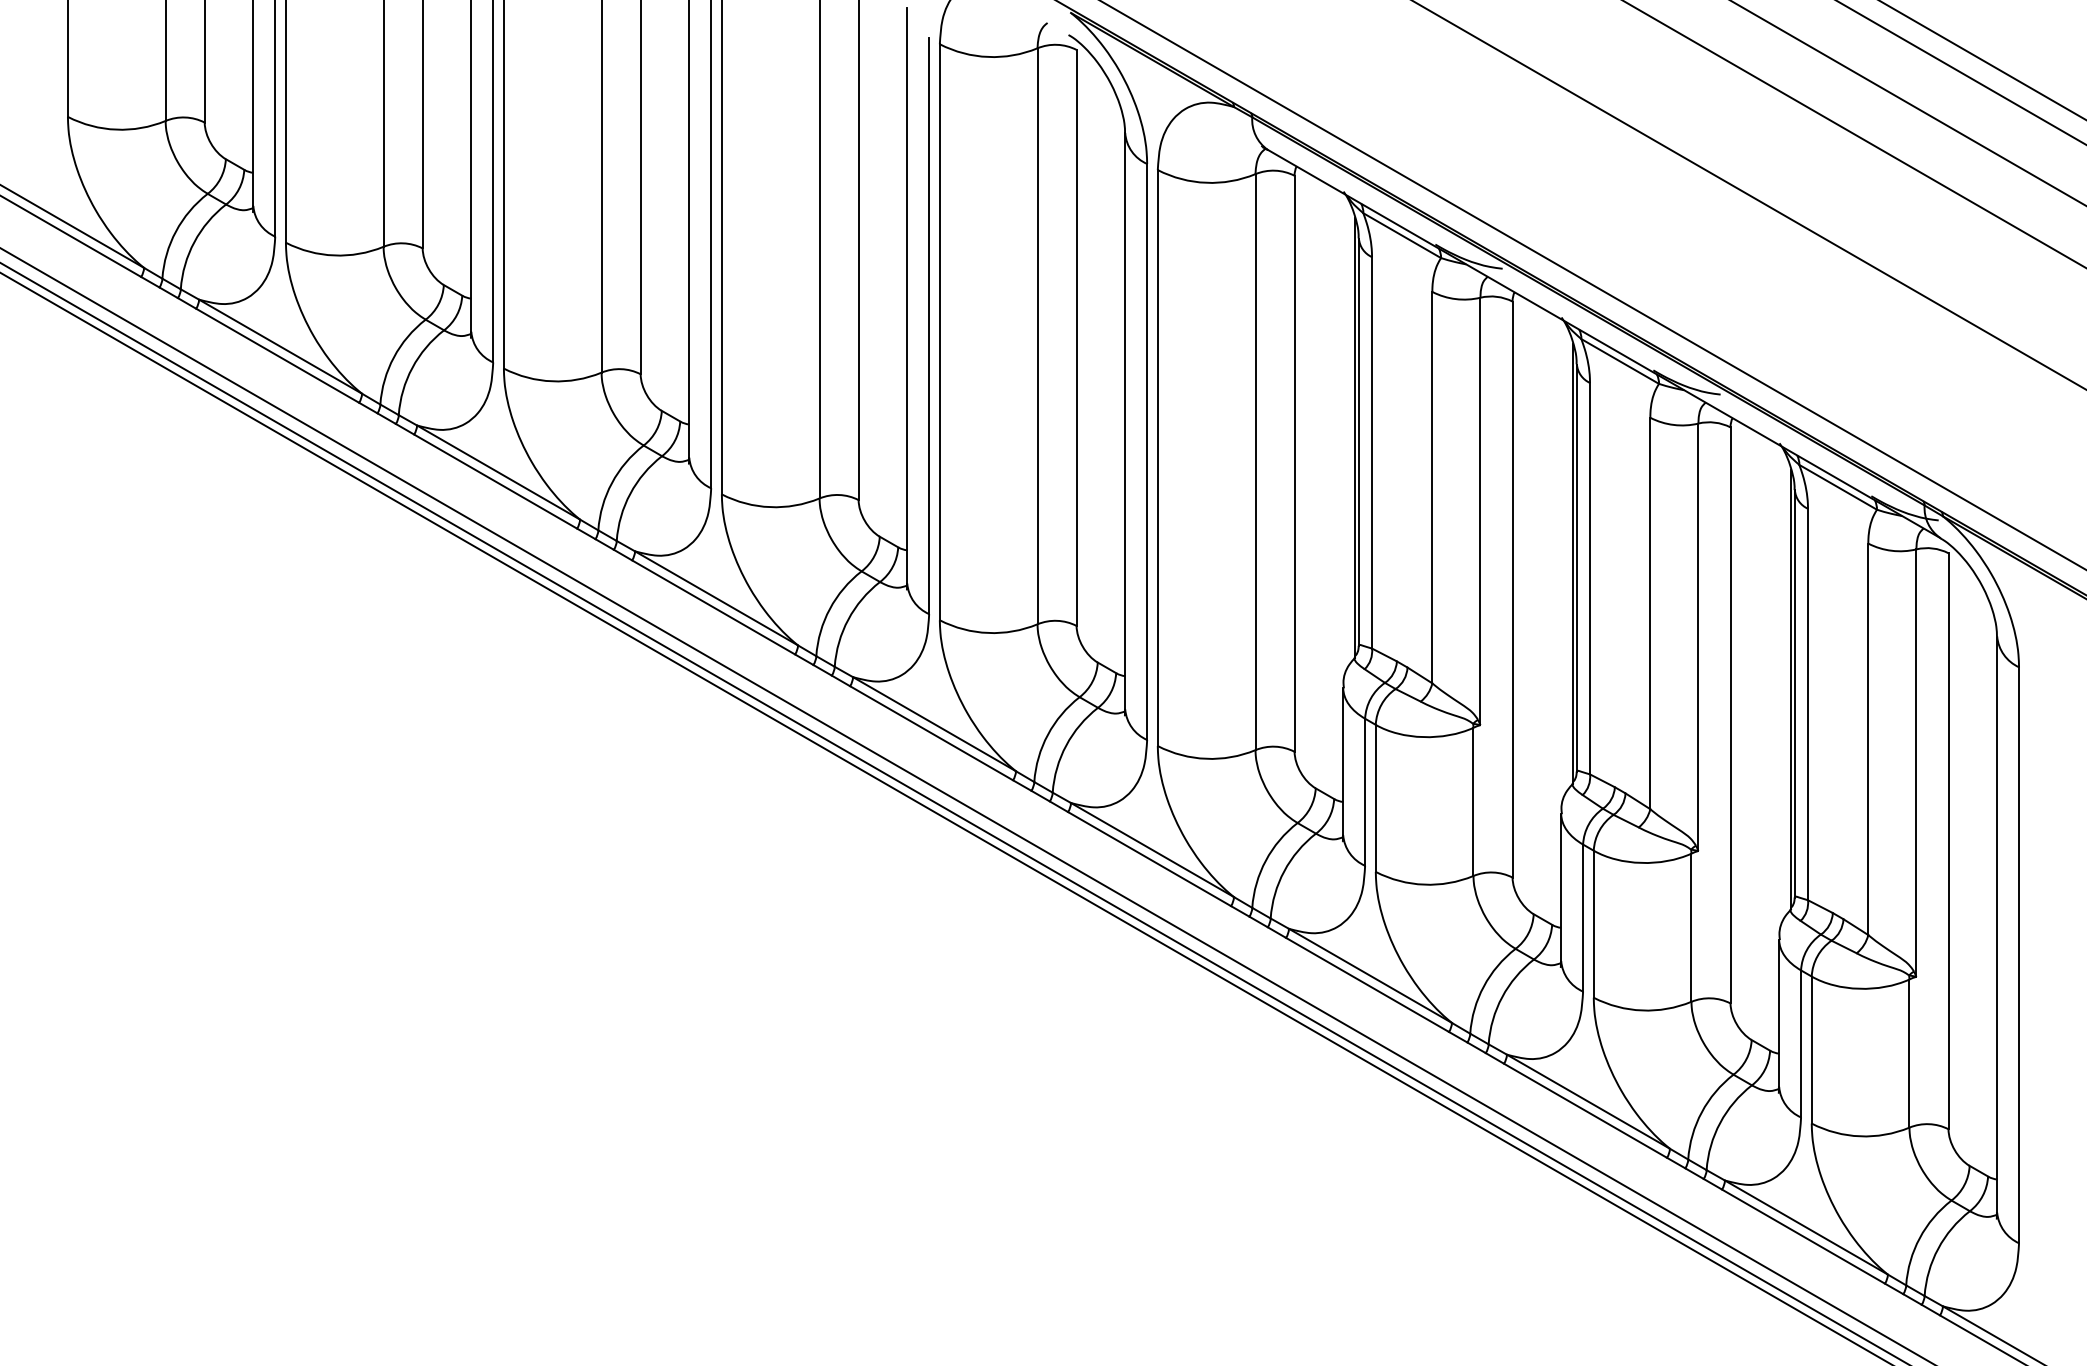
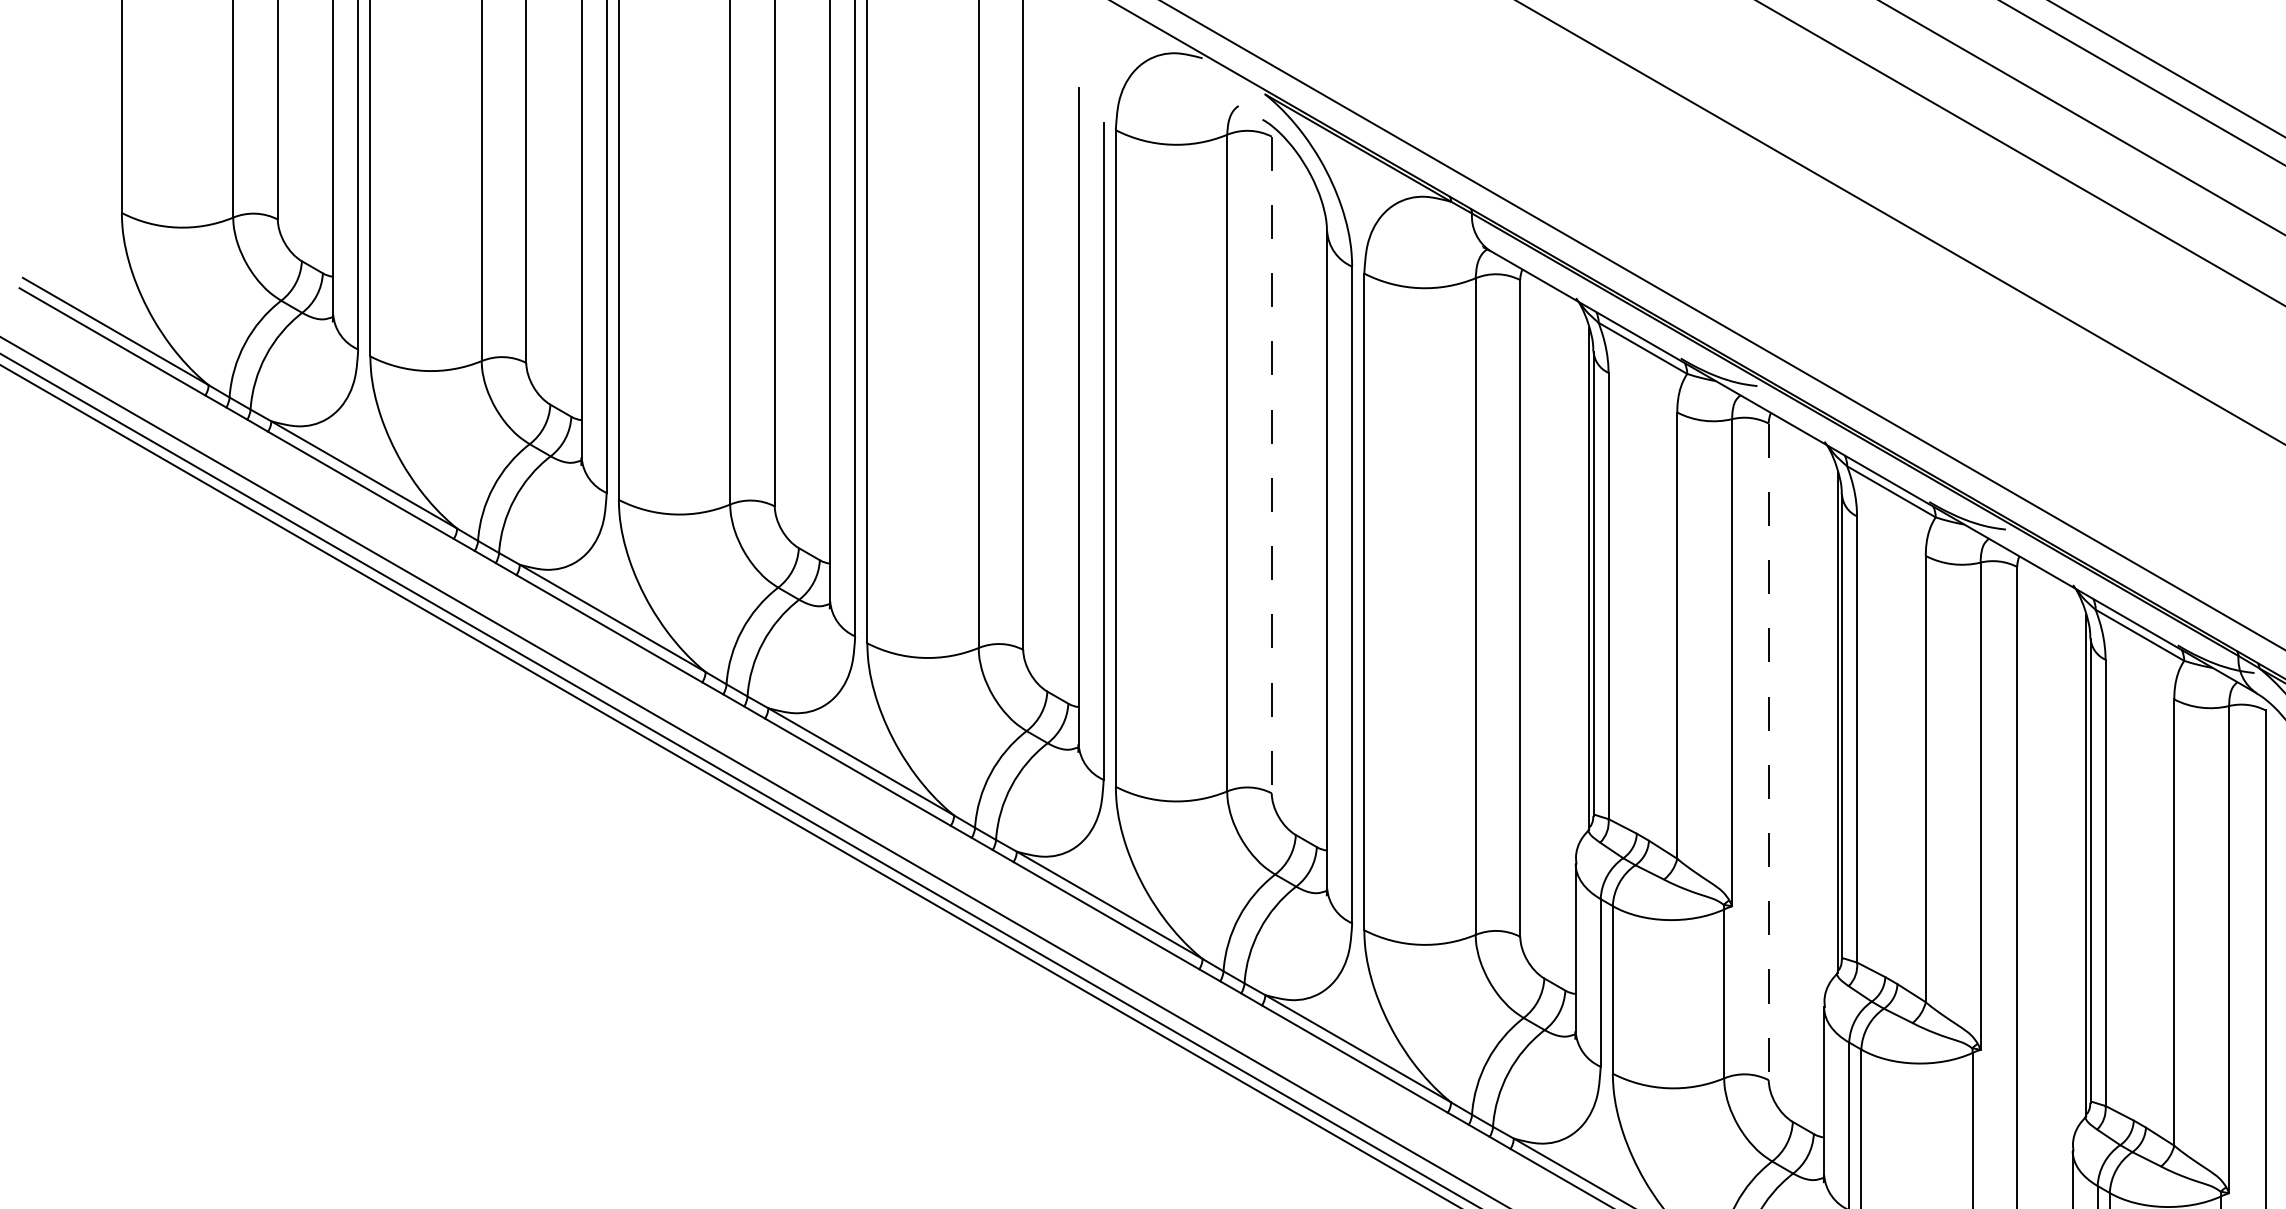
line: (1076, 337) -> (1271, 464), solid -> dashed
line: (1512, 589) -> (1768, 751), solid -> dashed

